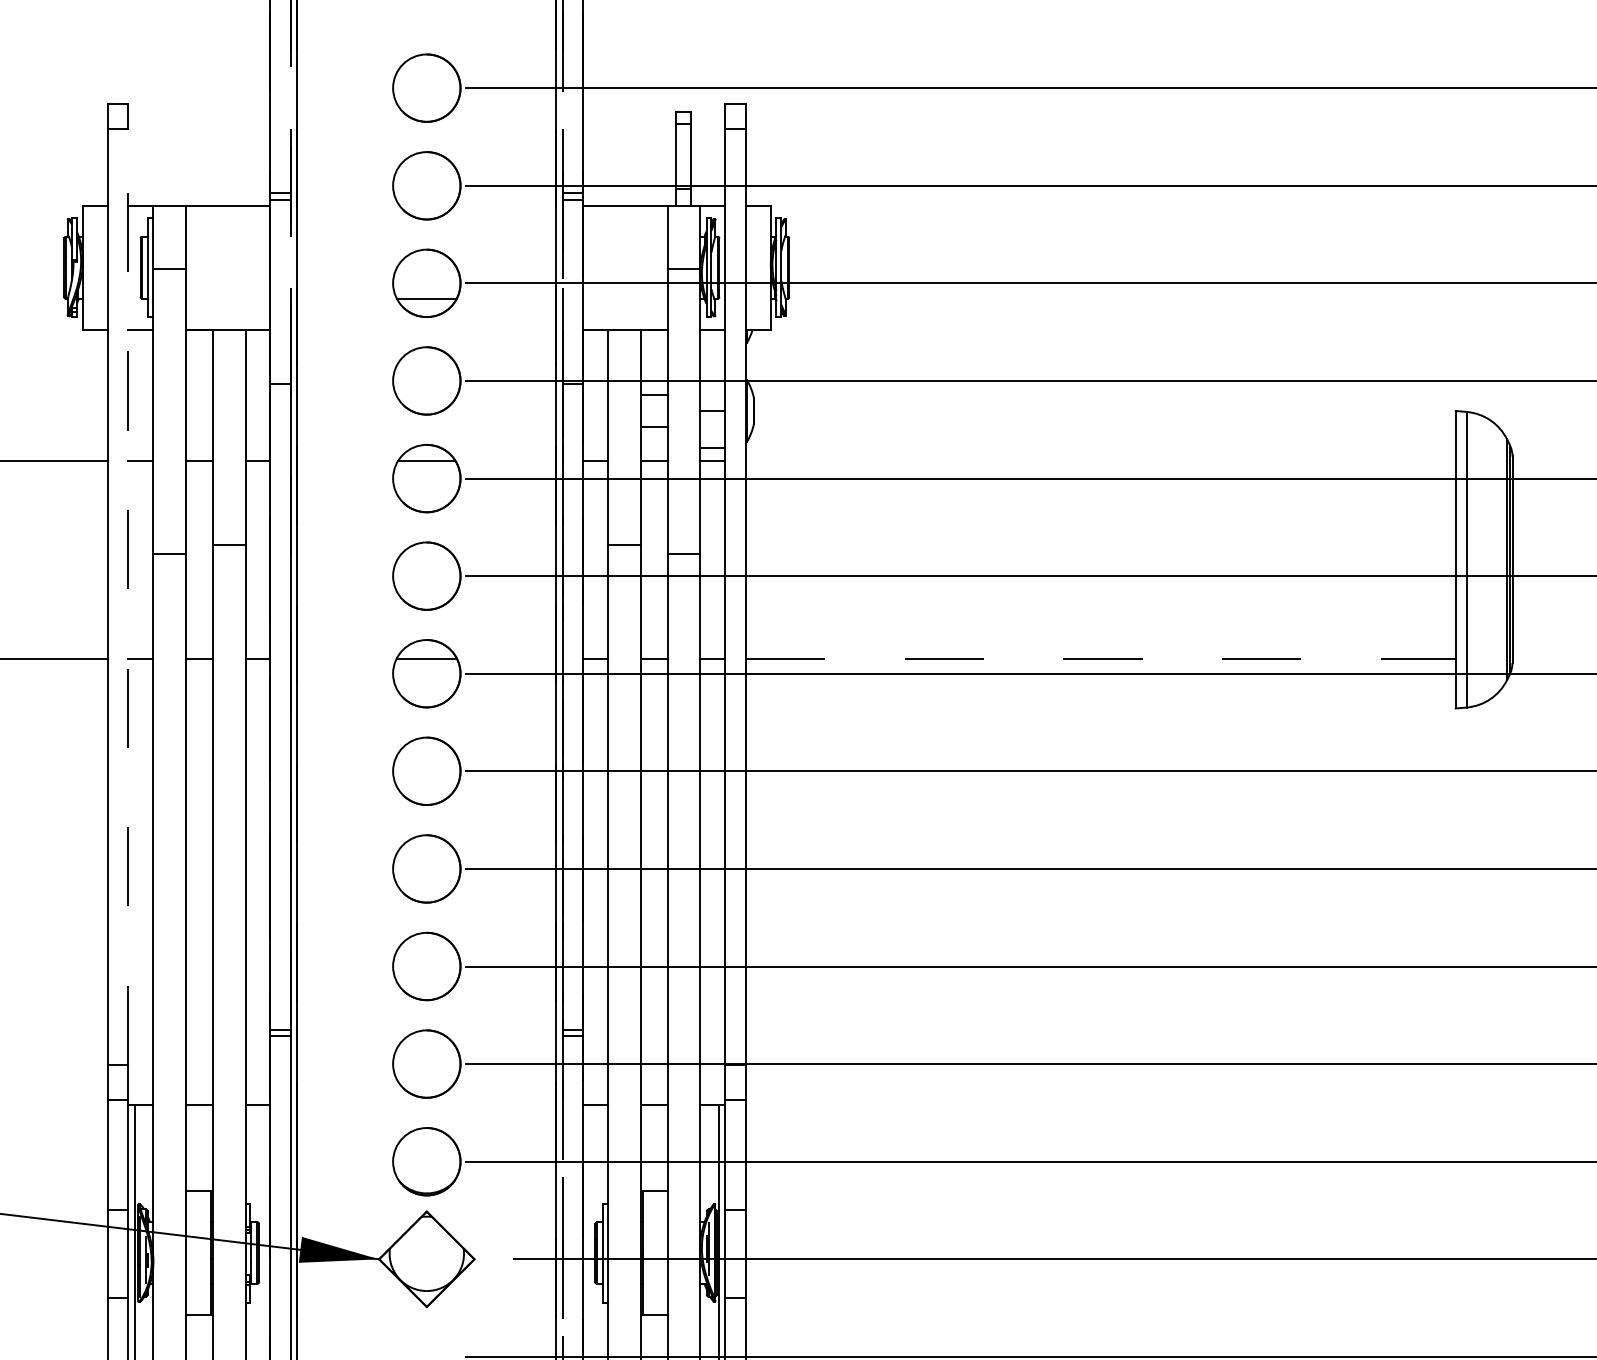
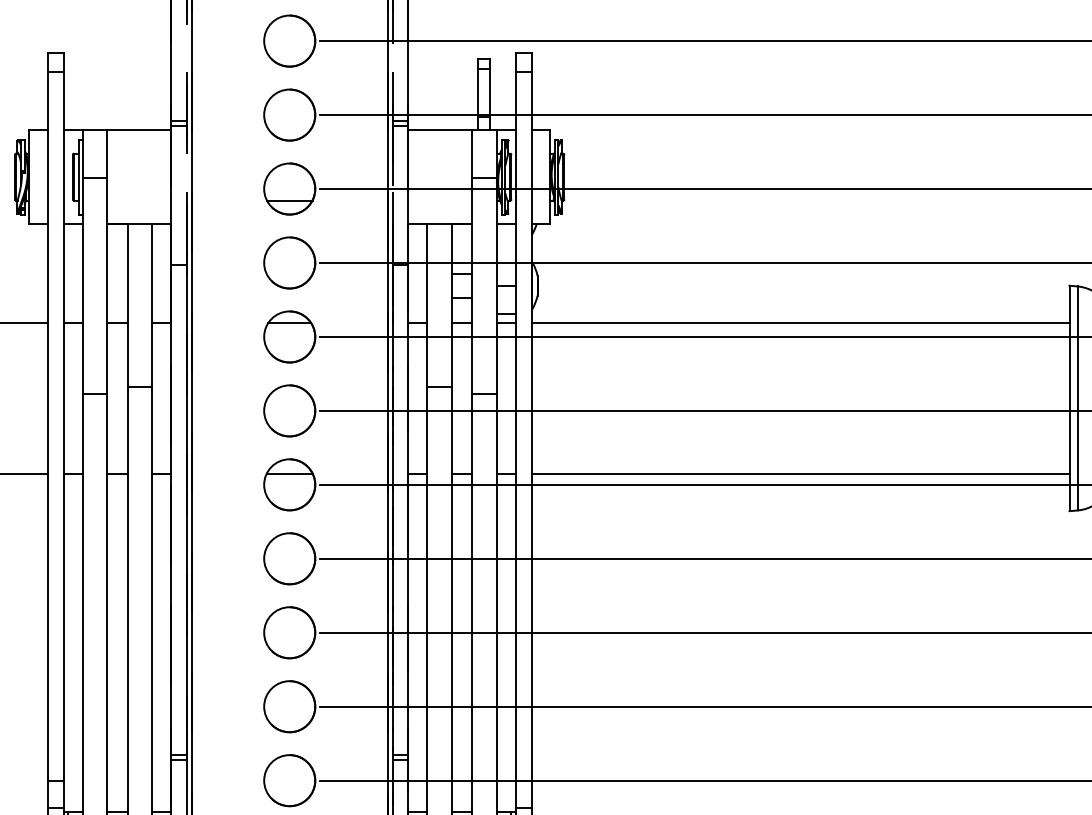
line: (1100, 460) -> (800, 323), added
line: (128, 597) -> (63, 427), dashed -> solid
line: (1100, 658) -> (800, 473), dashed -> solid

